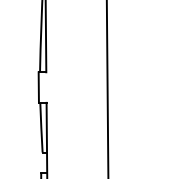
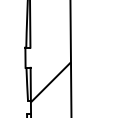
hatch: (76, 125) -> (50, 82), added

